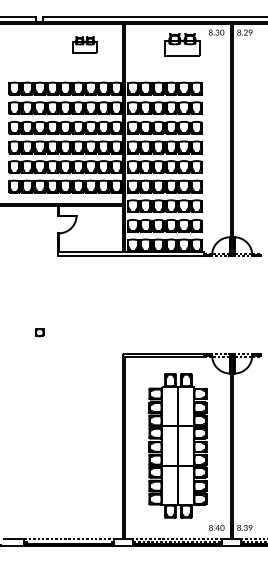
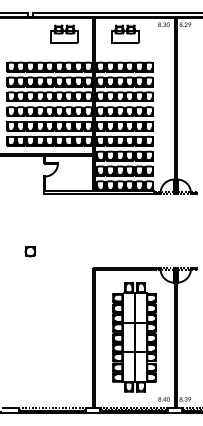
part: (84, 44) -> (64, 33), size x1.43
part: (182, 44) -> (125, 33), moved
part: (39, 332) -> (30, 251), size x1.67

